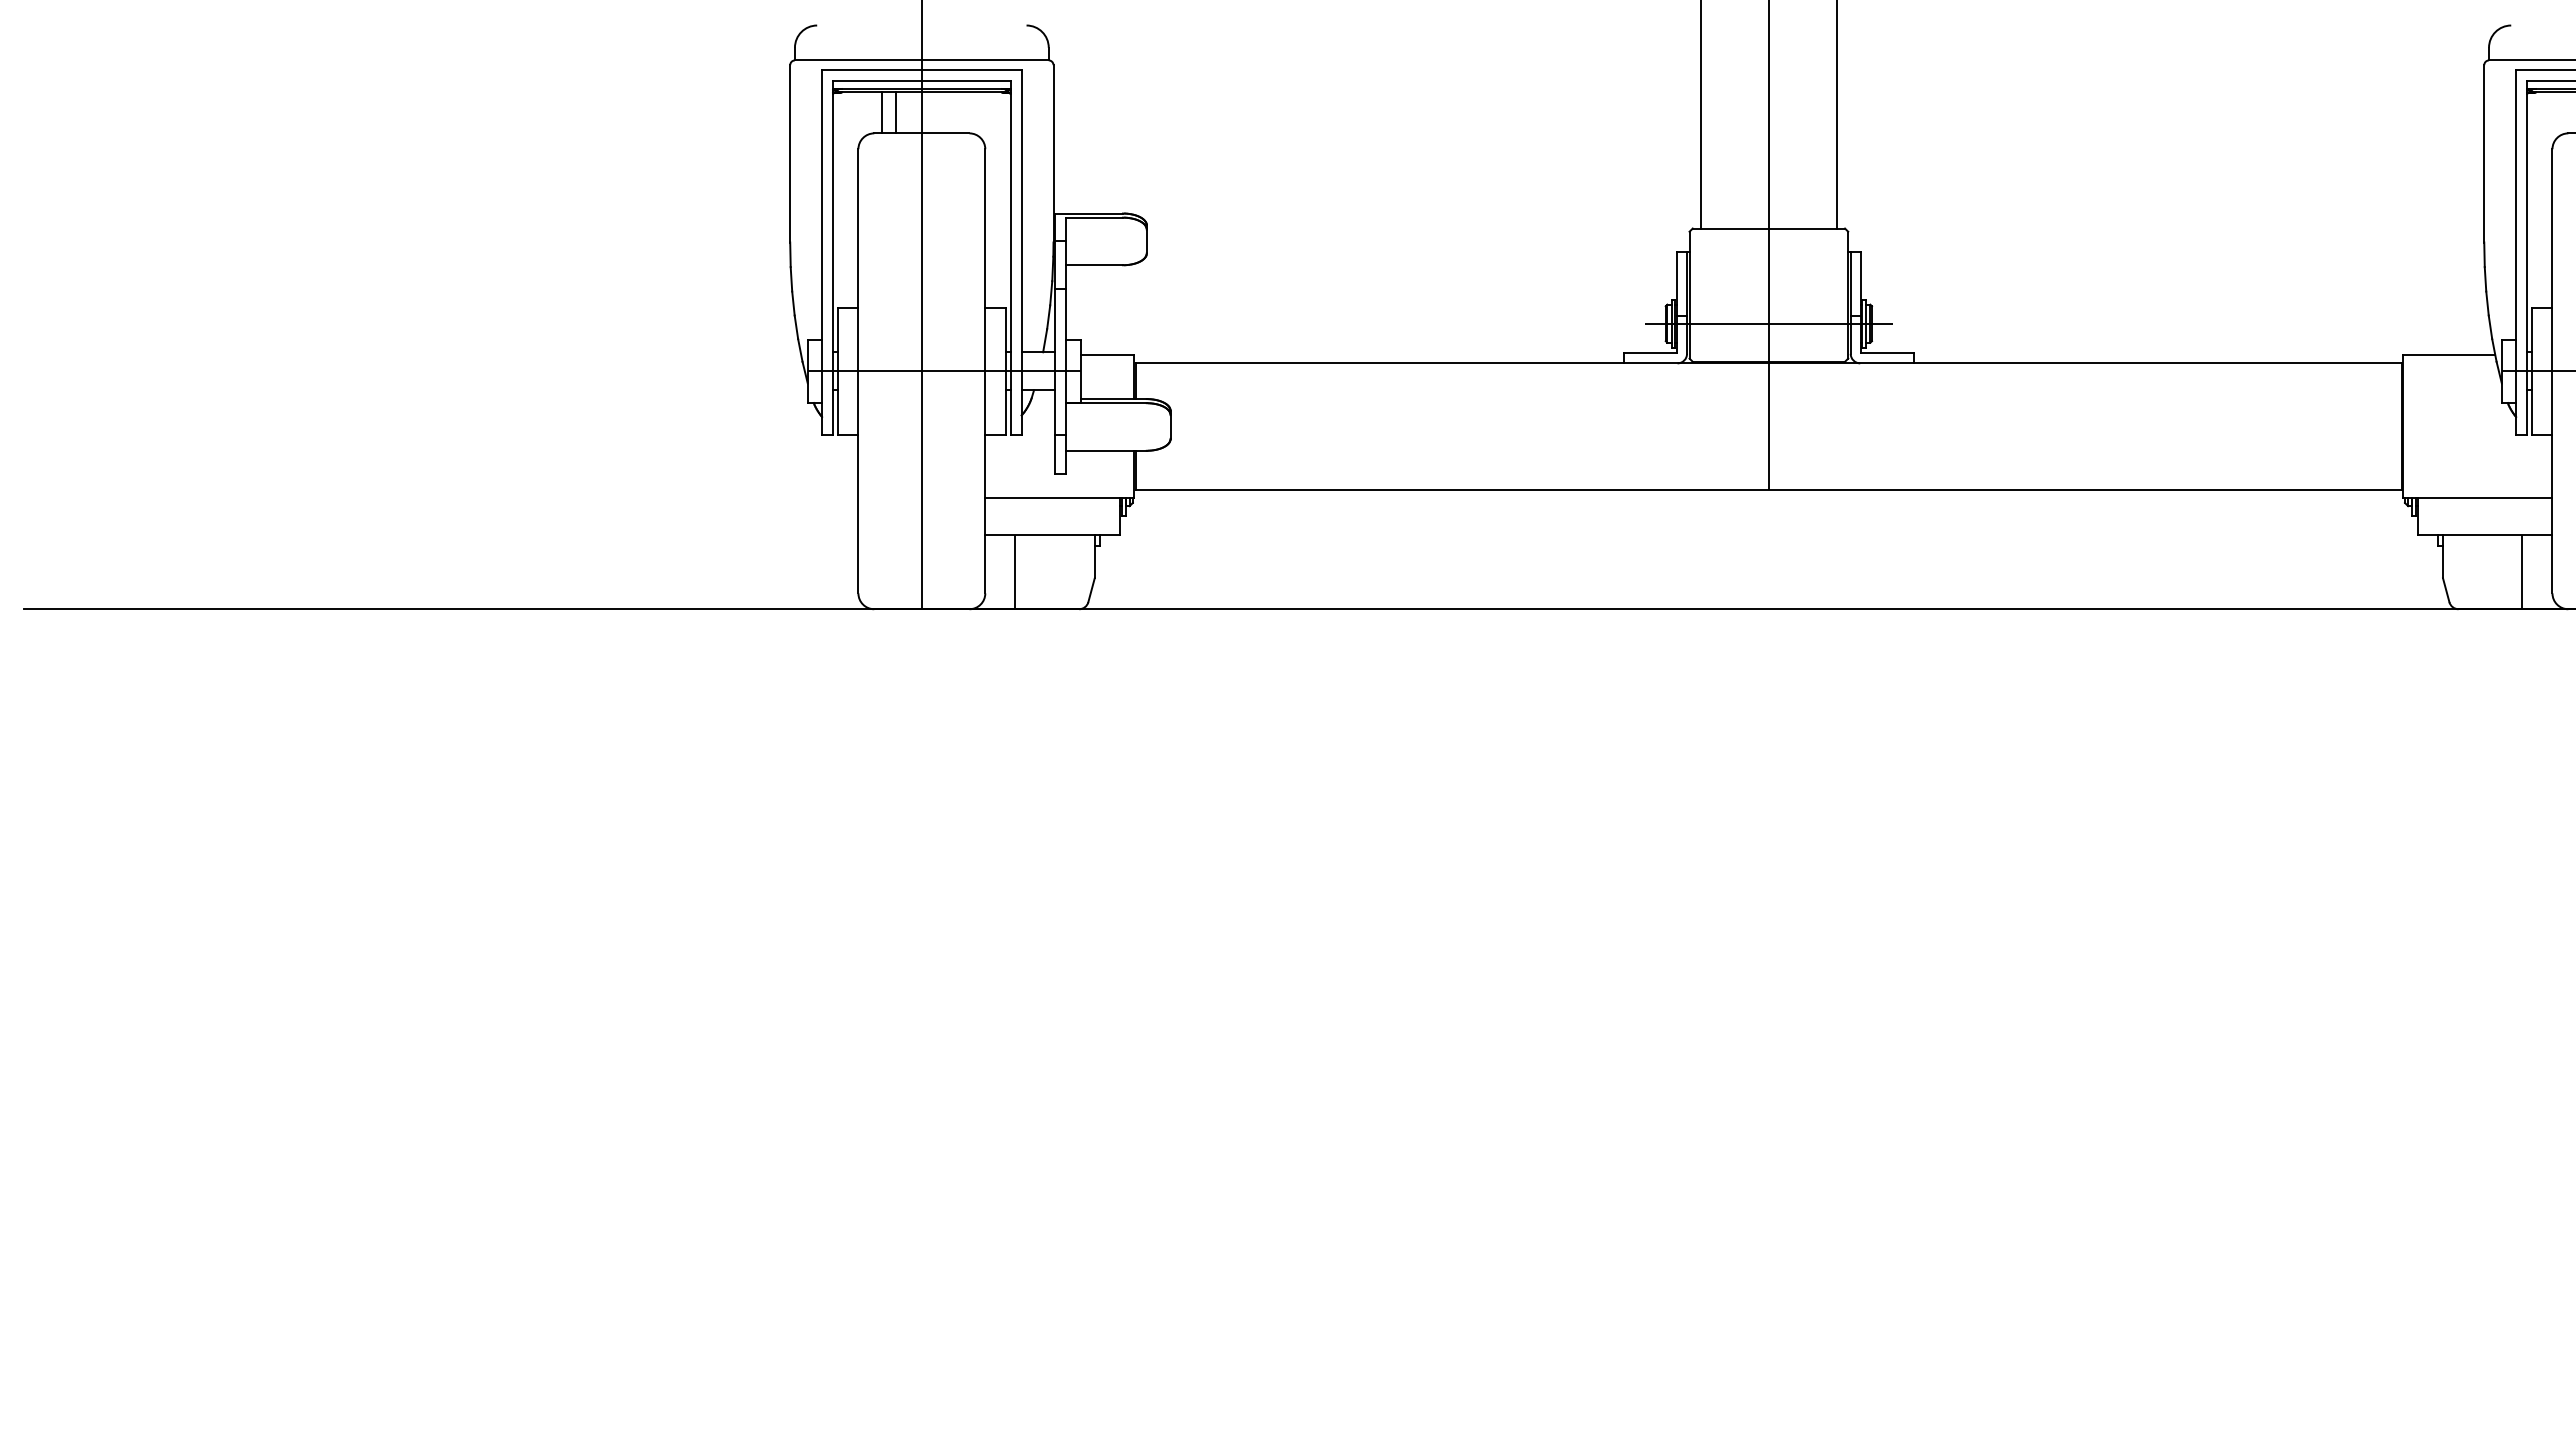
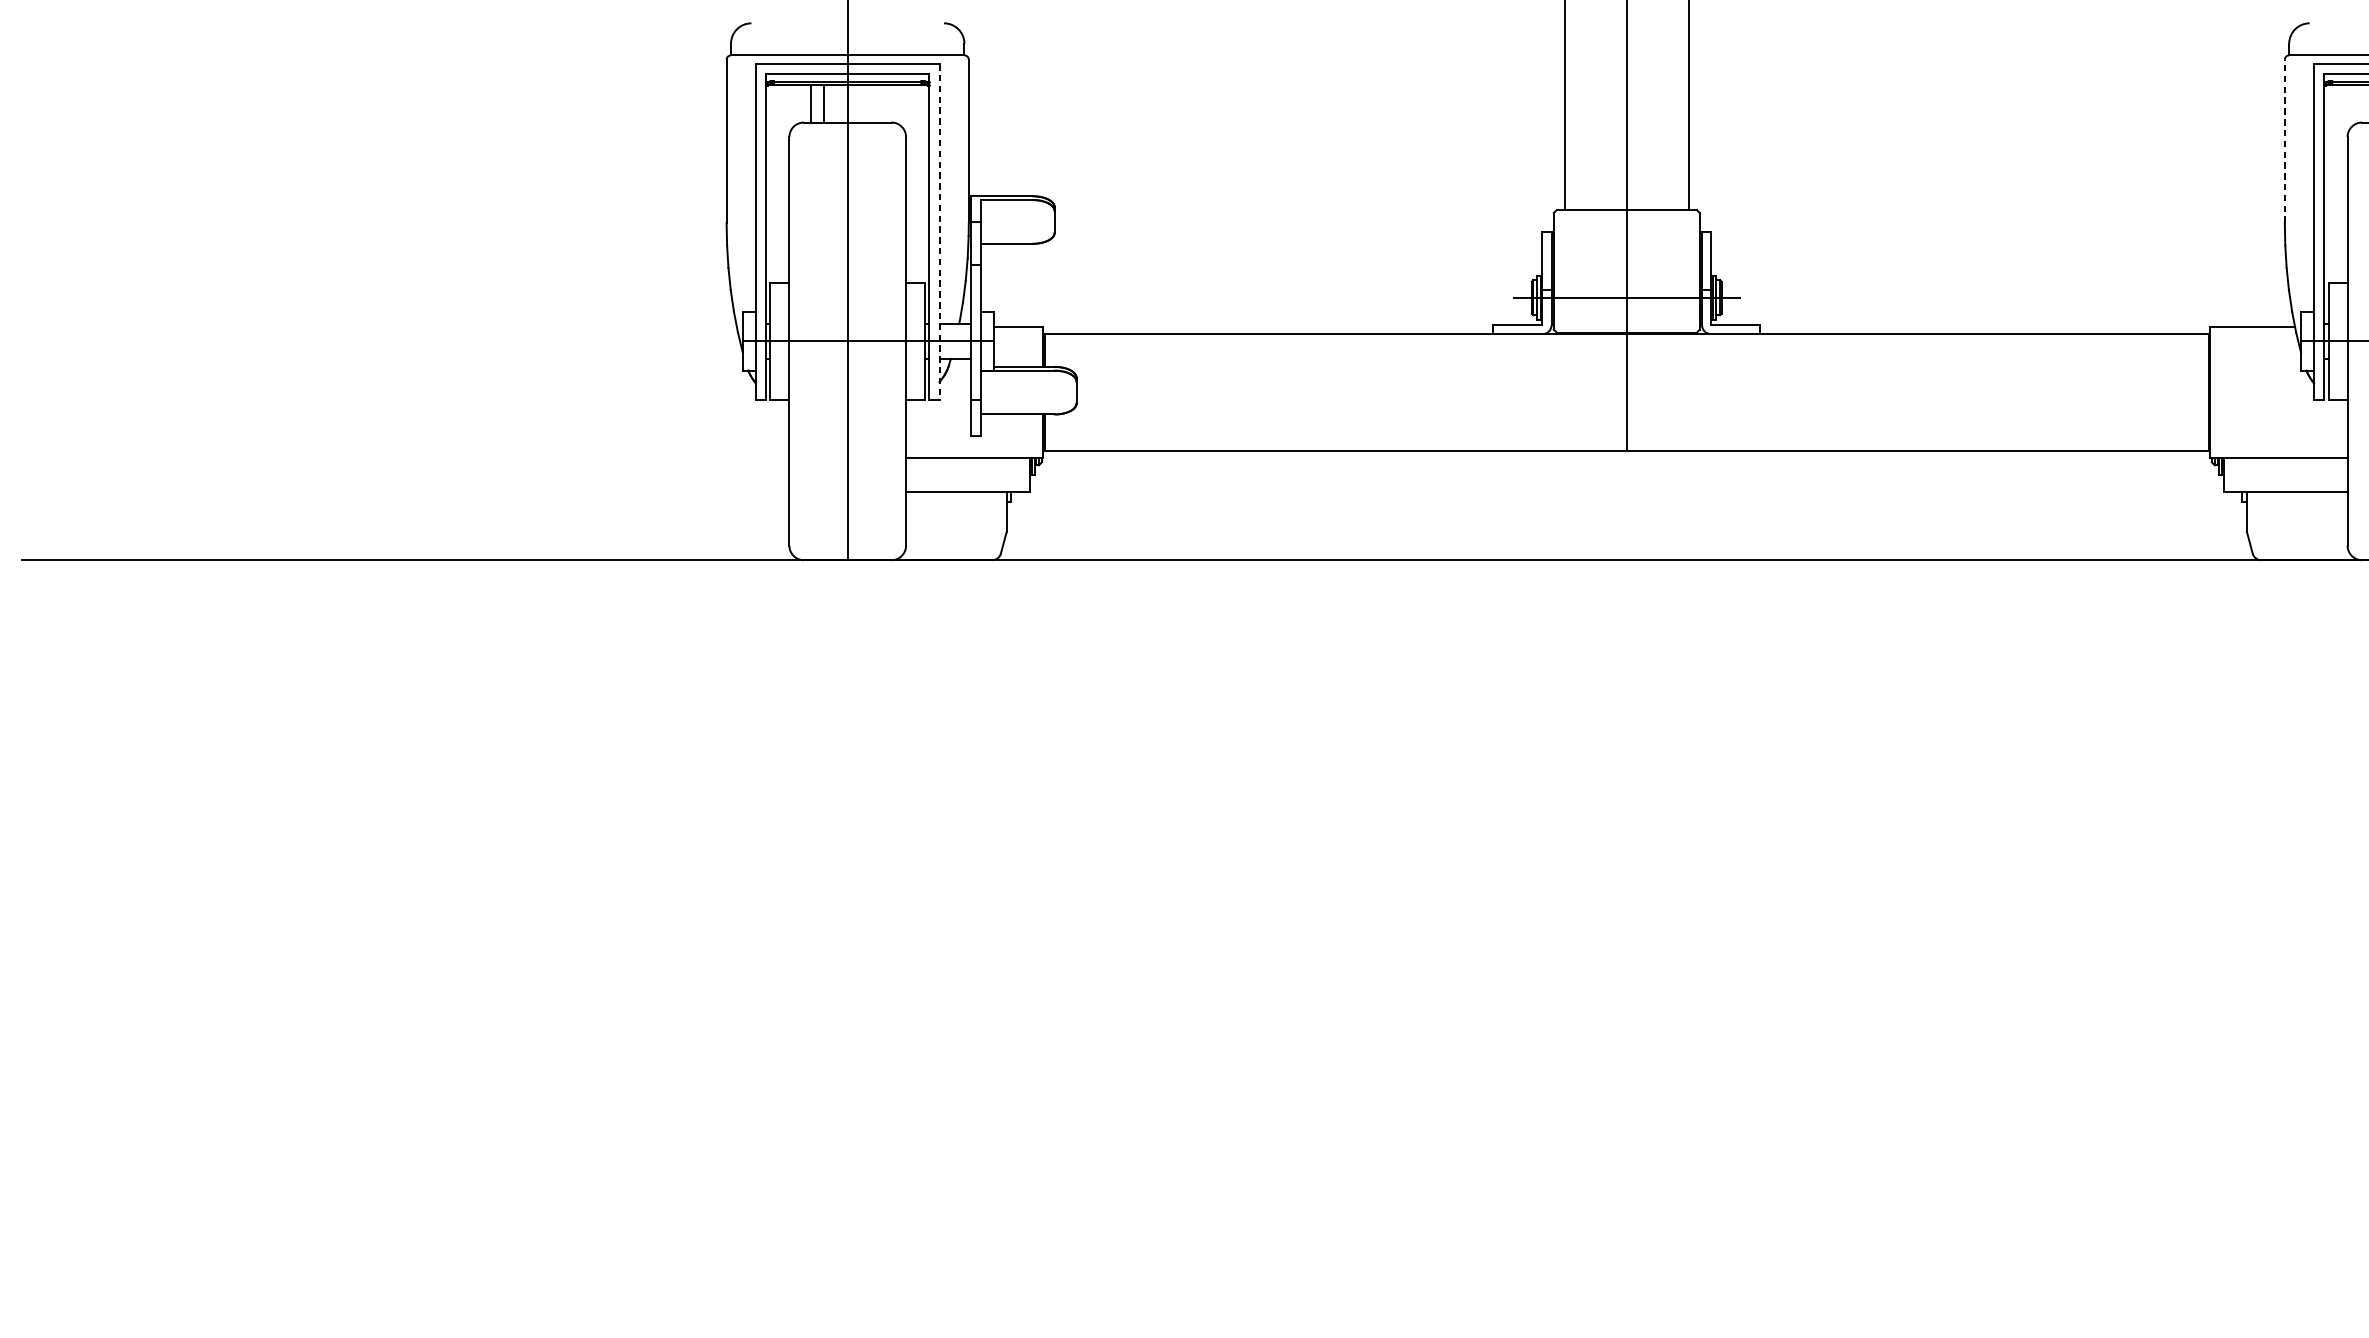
line: (2484, 153) -> (2285, 141), solid -> dashed
line: (1021, 252) -> (939, 232), solid -> dashed
line: (1015, 571) -> (933, 525), removed
line: (2522, 571) -> (2319, 525), removed

